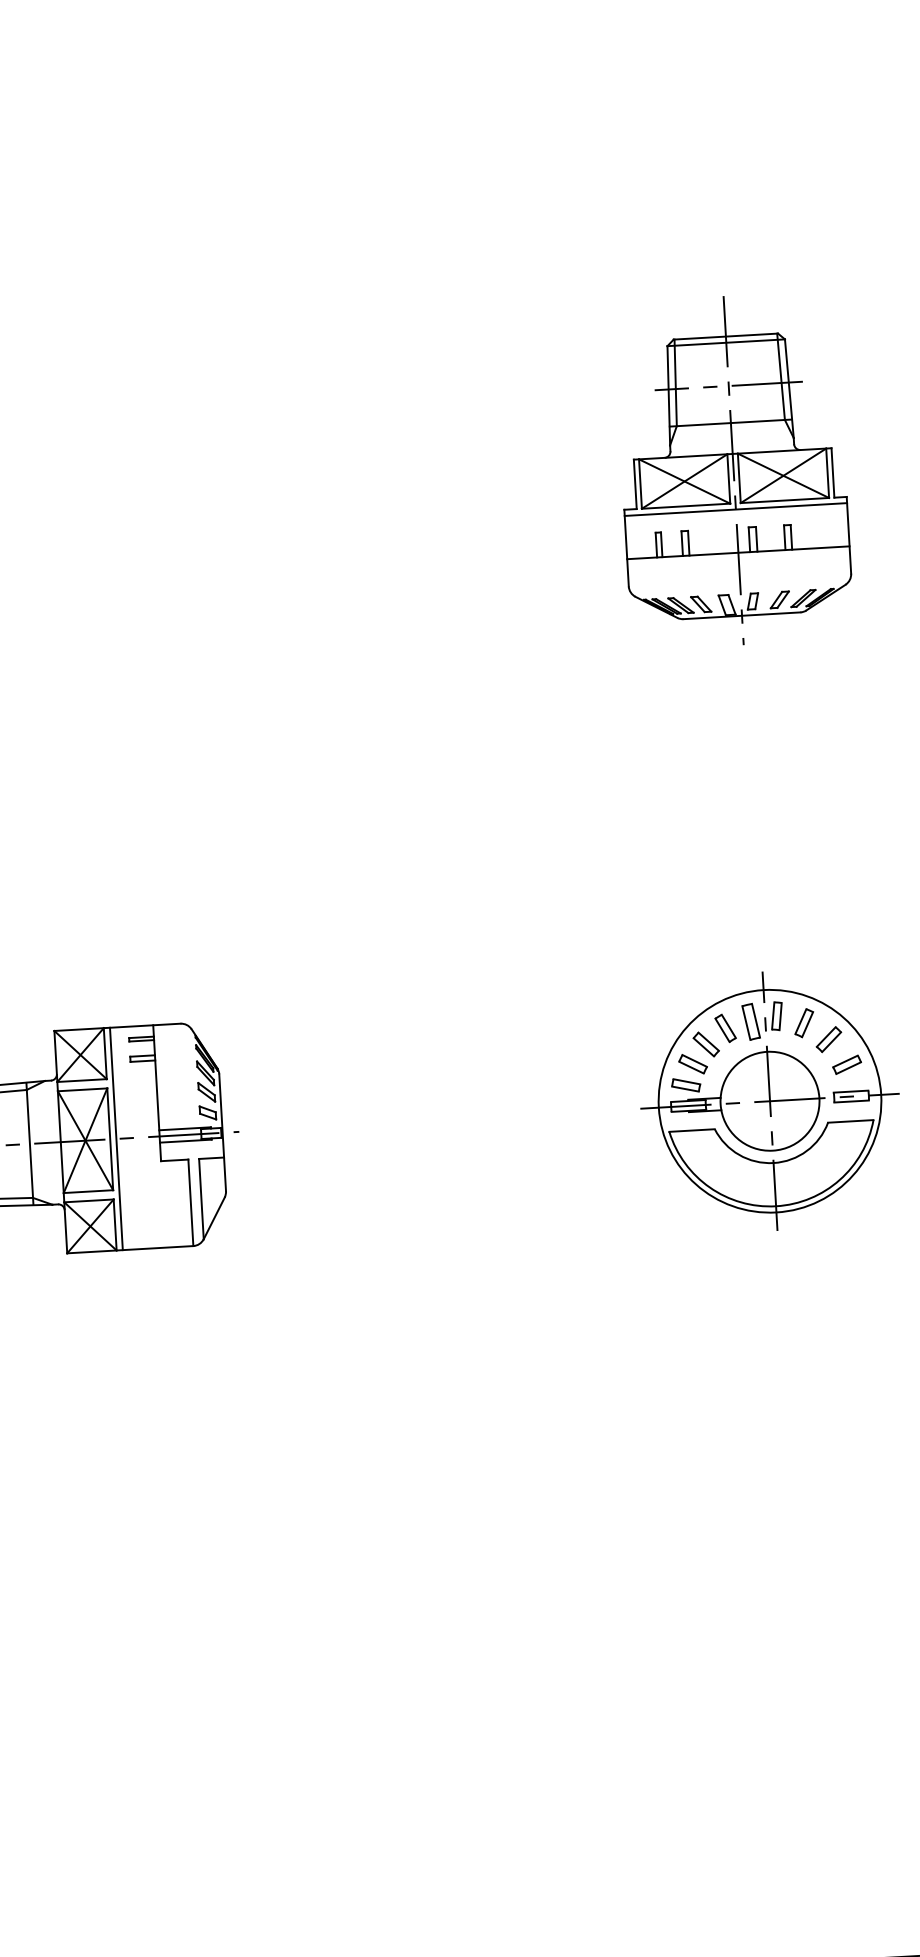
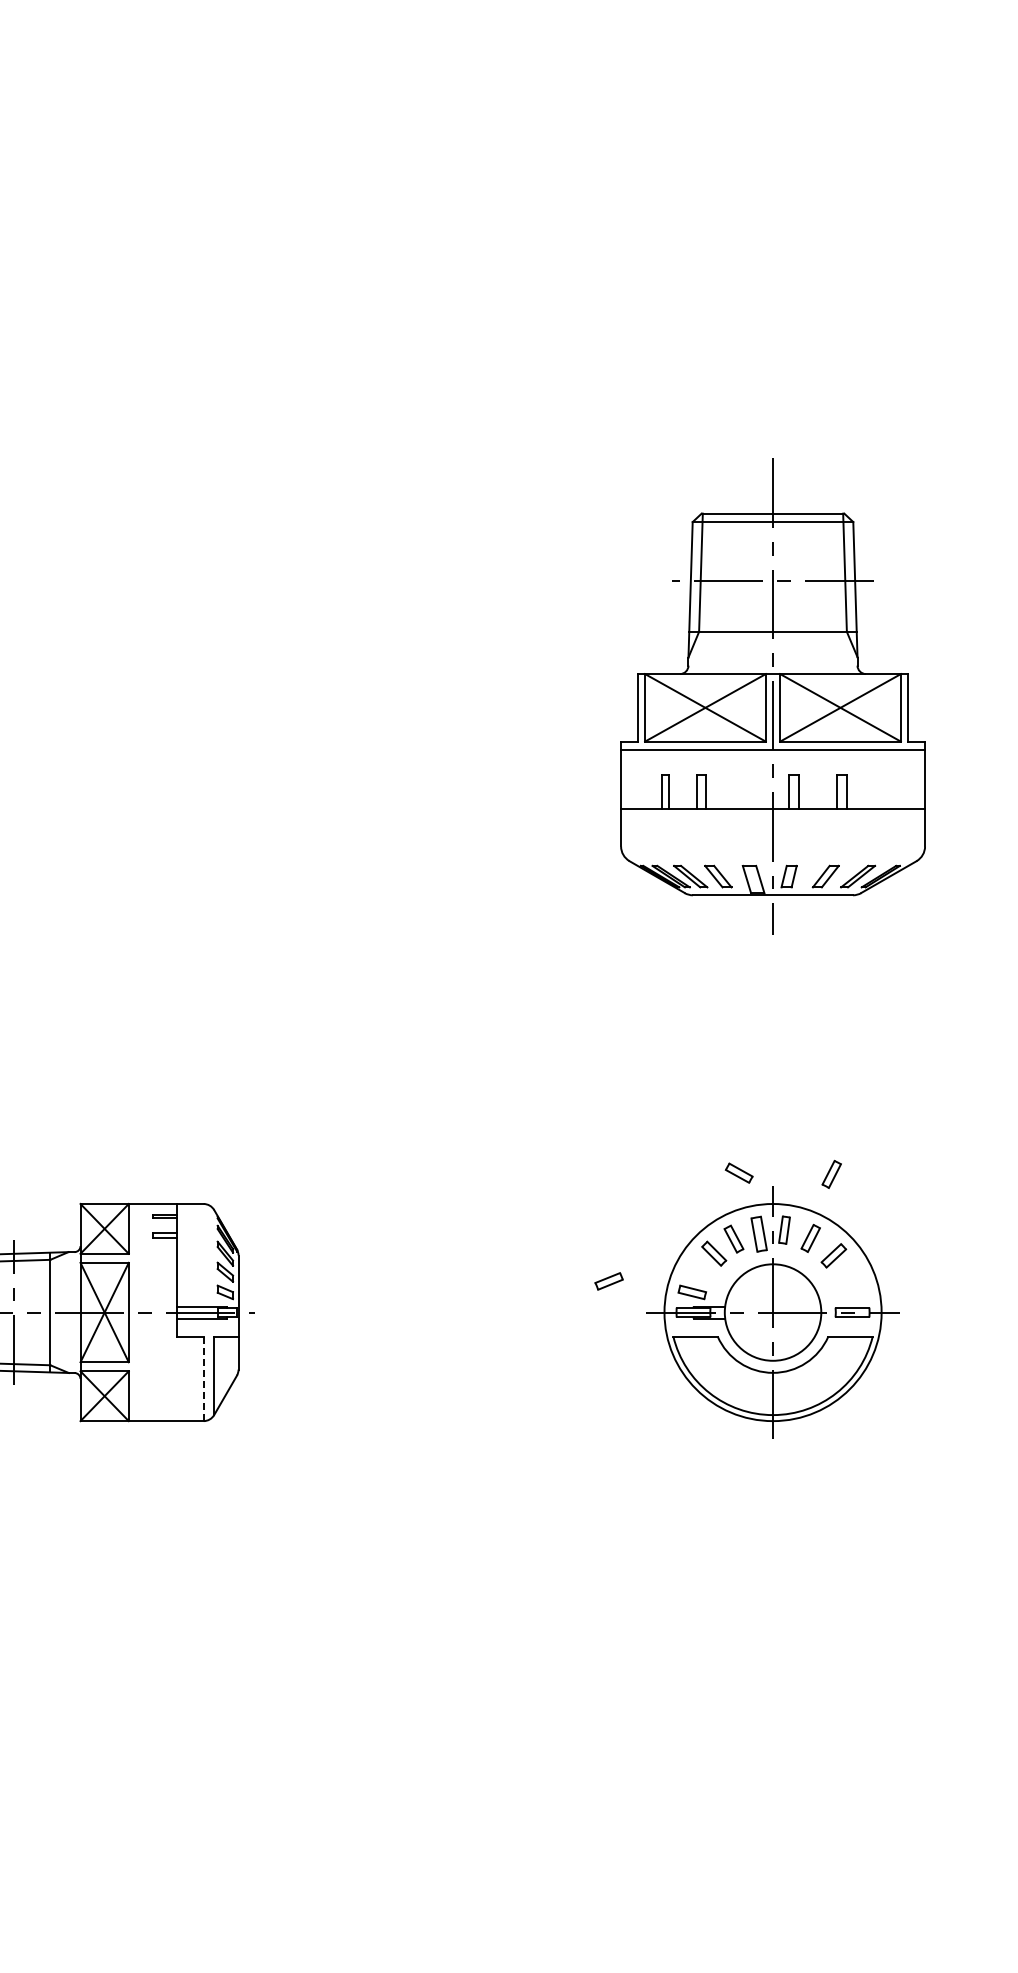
part: (733, 470) -> (772, 696), size x1.4
part: (821, 956) -> (831, 1174), added
part: (692, 1063) -> (738, 1172), moved
part: (846, 1064) -> (608, 1281), moved
line: (116, 1138) -> (134, 1312), removed
line: (190, 1202) -> (203, 1378), solid -> dashed

